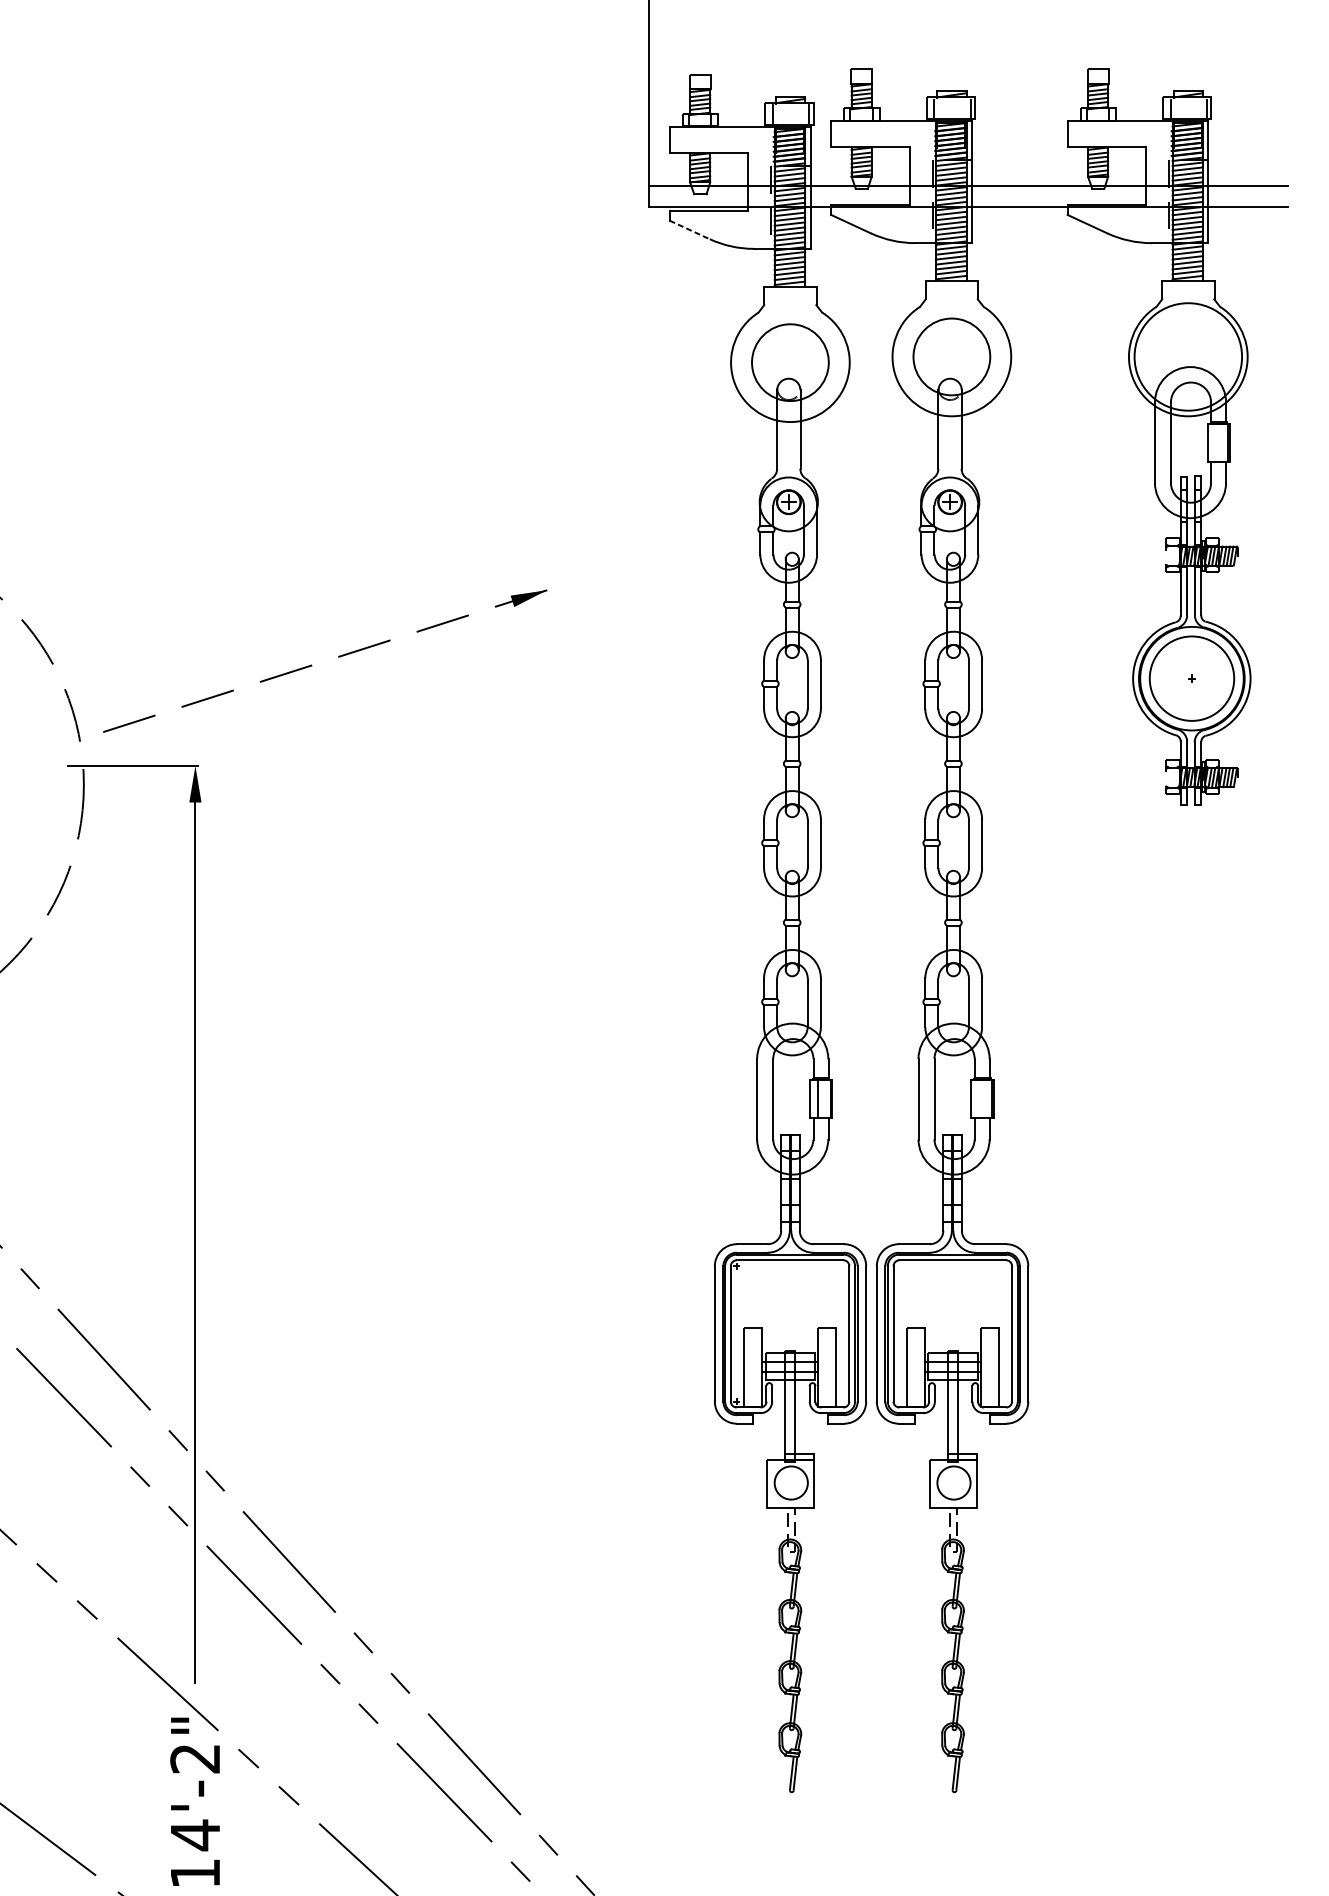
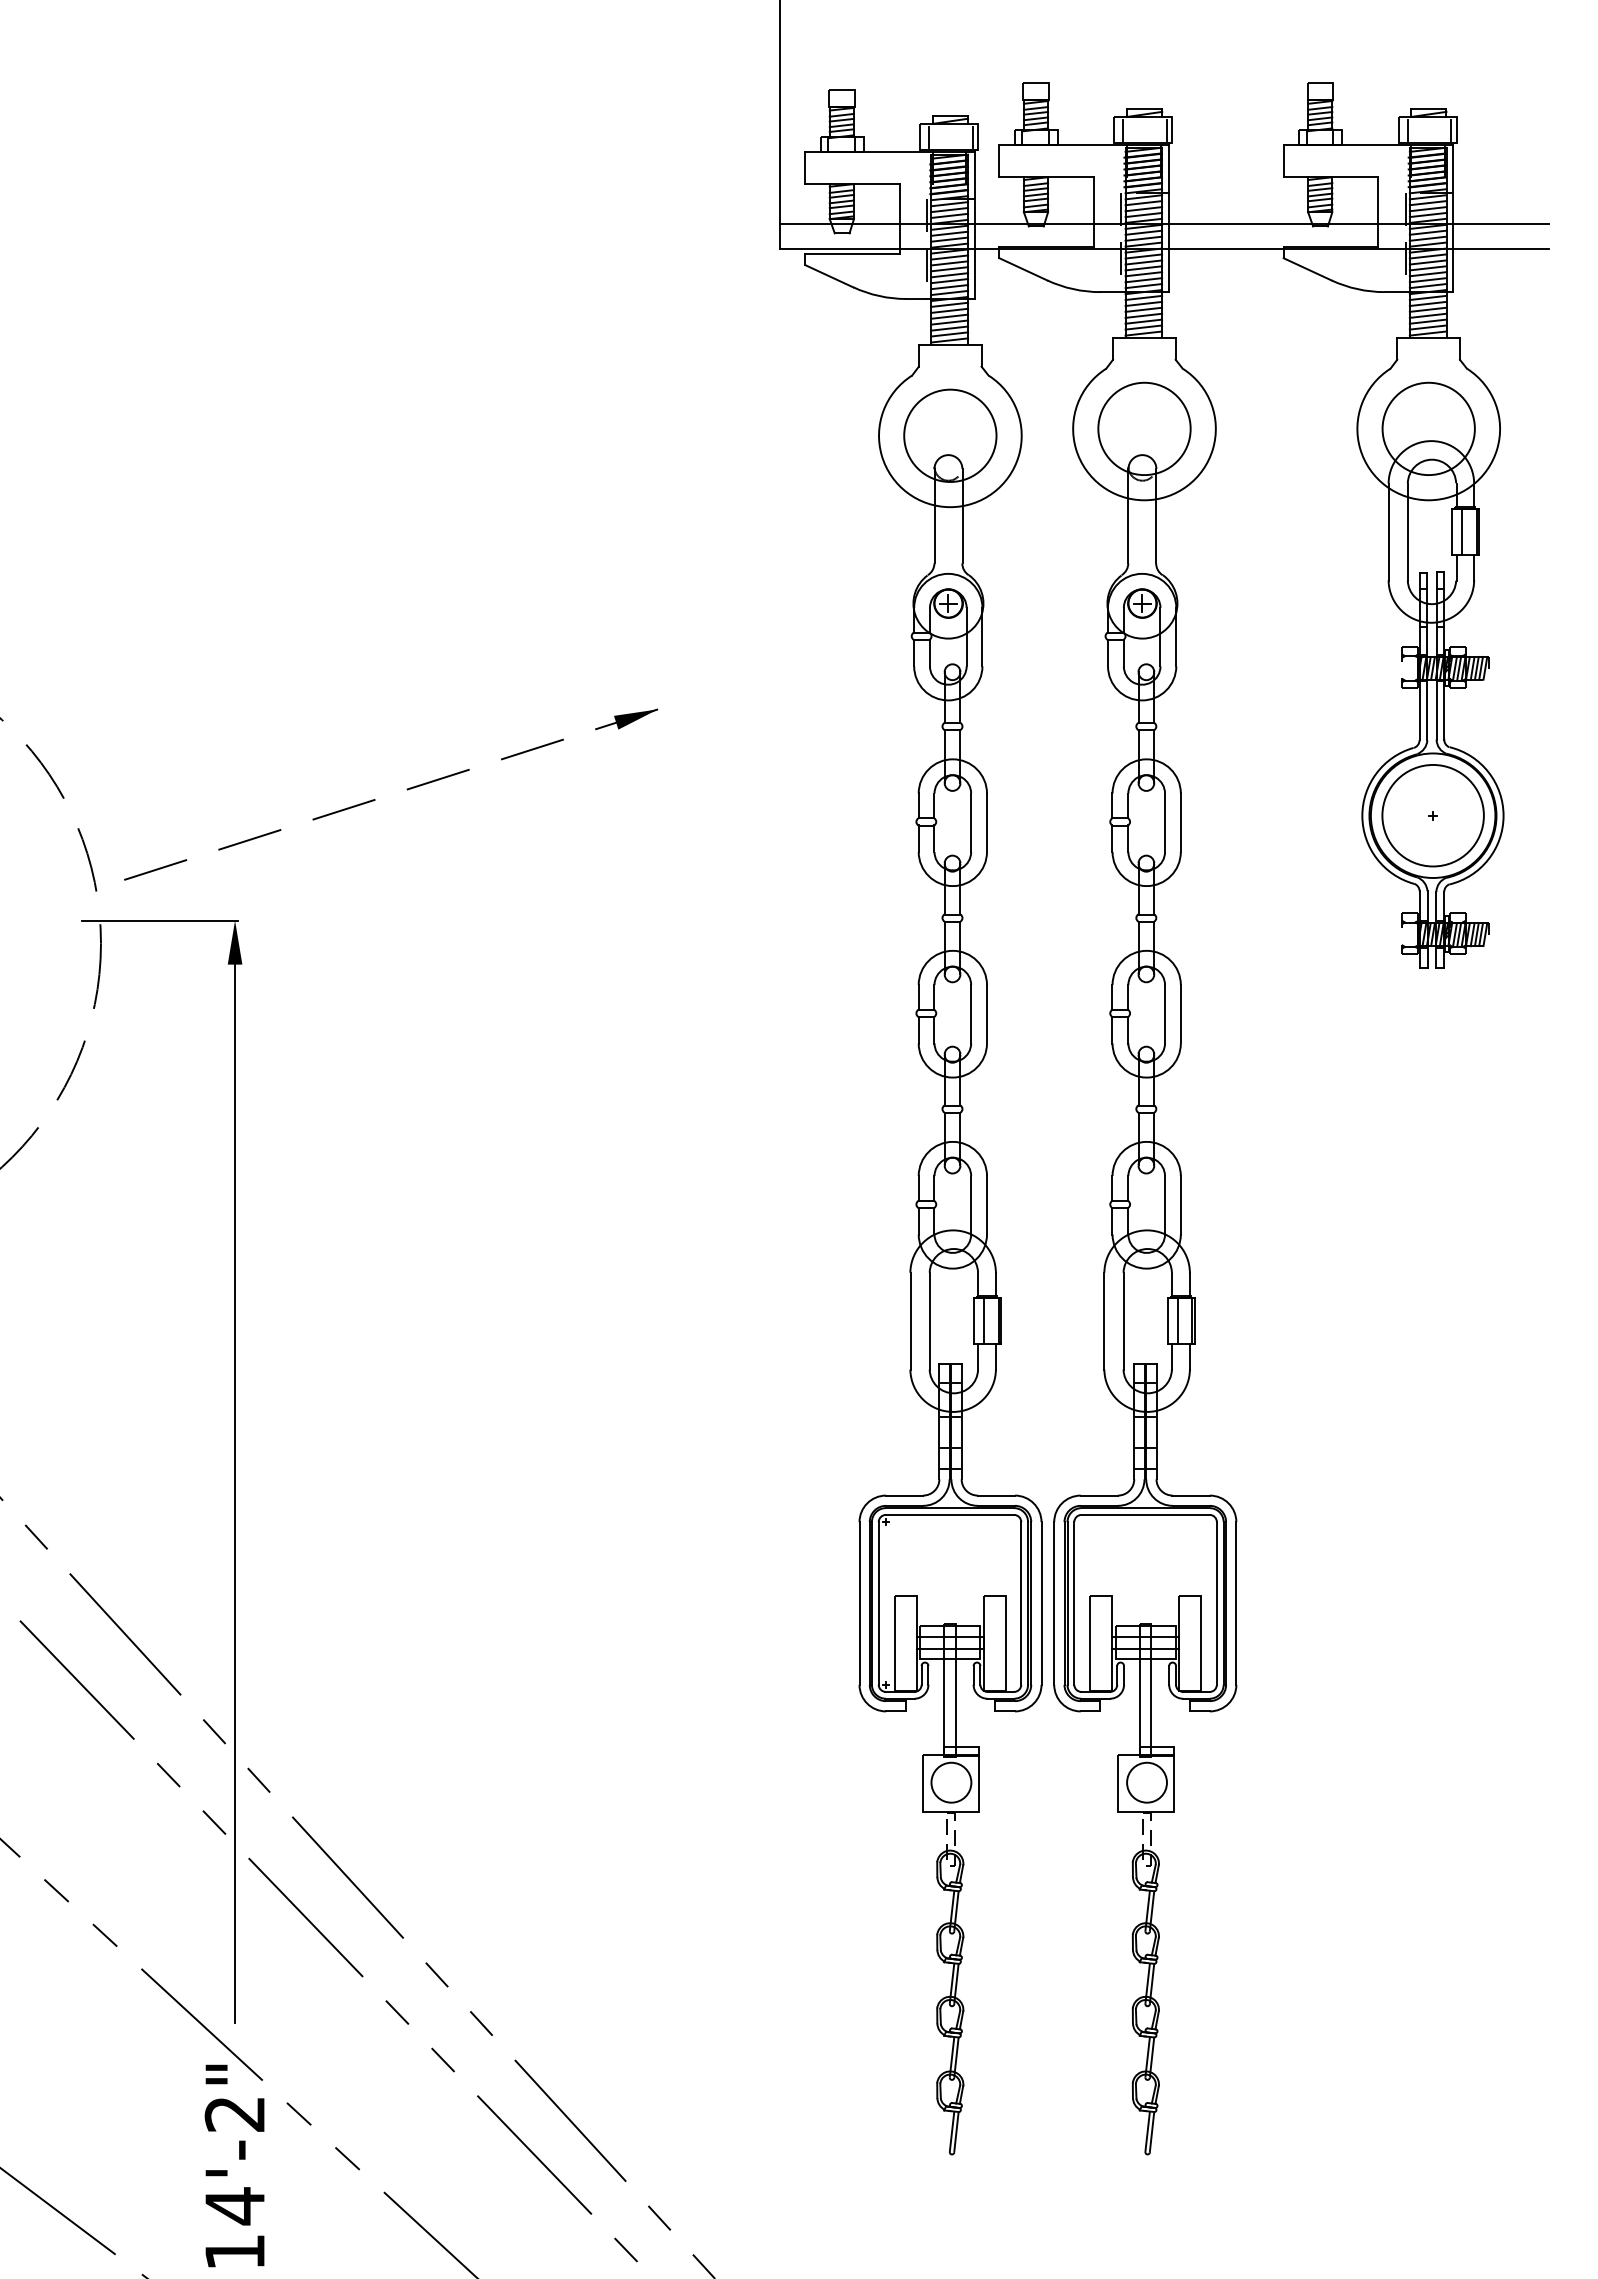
line: (689, 230) -> (829, 276), dashed -> solid
circle: (1188, 356) -> (1428, 428), size x0.71
line: (1216, 443) -> (1462, 532), added
line: (979, 1099) -> (1177, 1321), added

